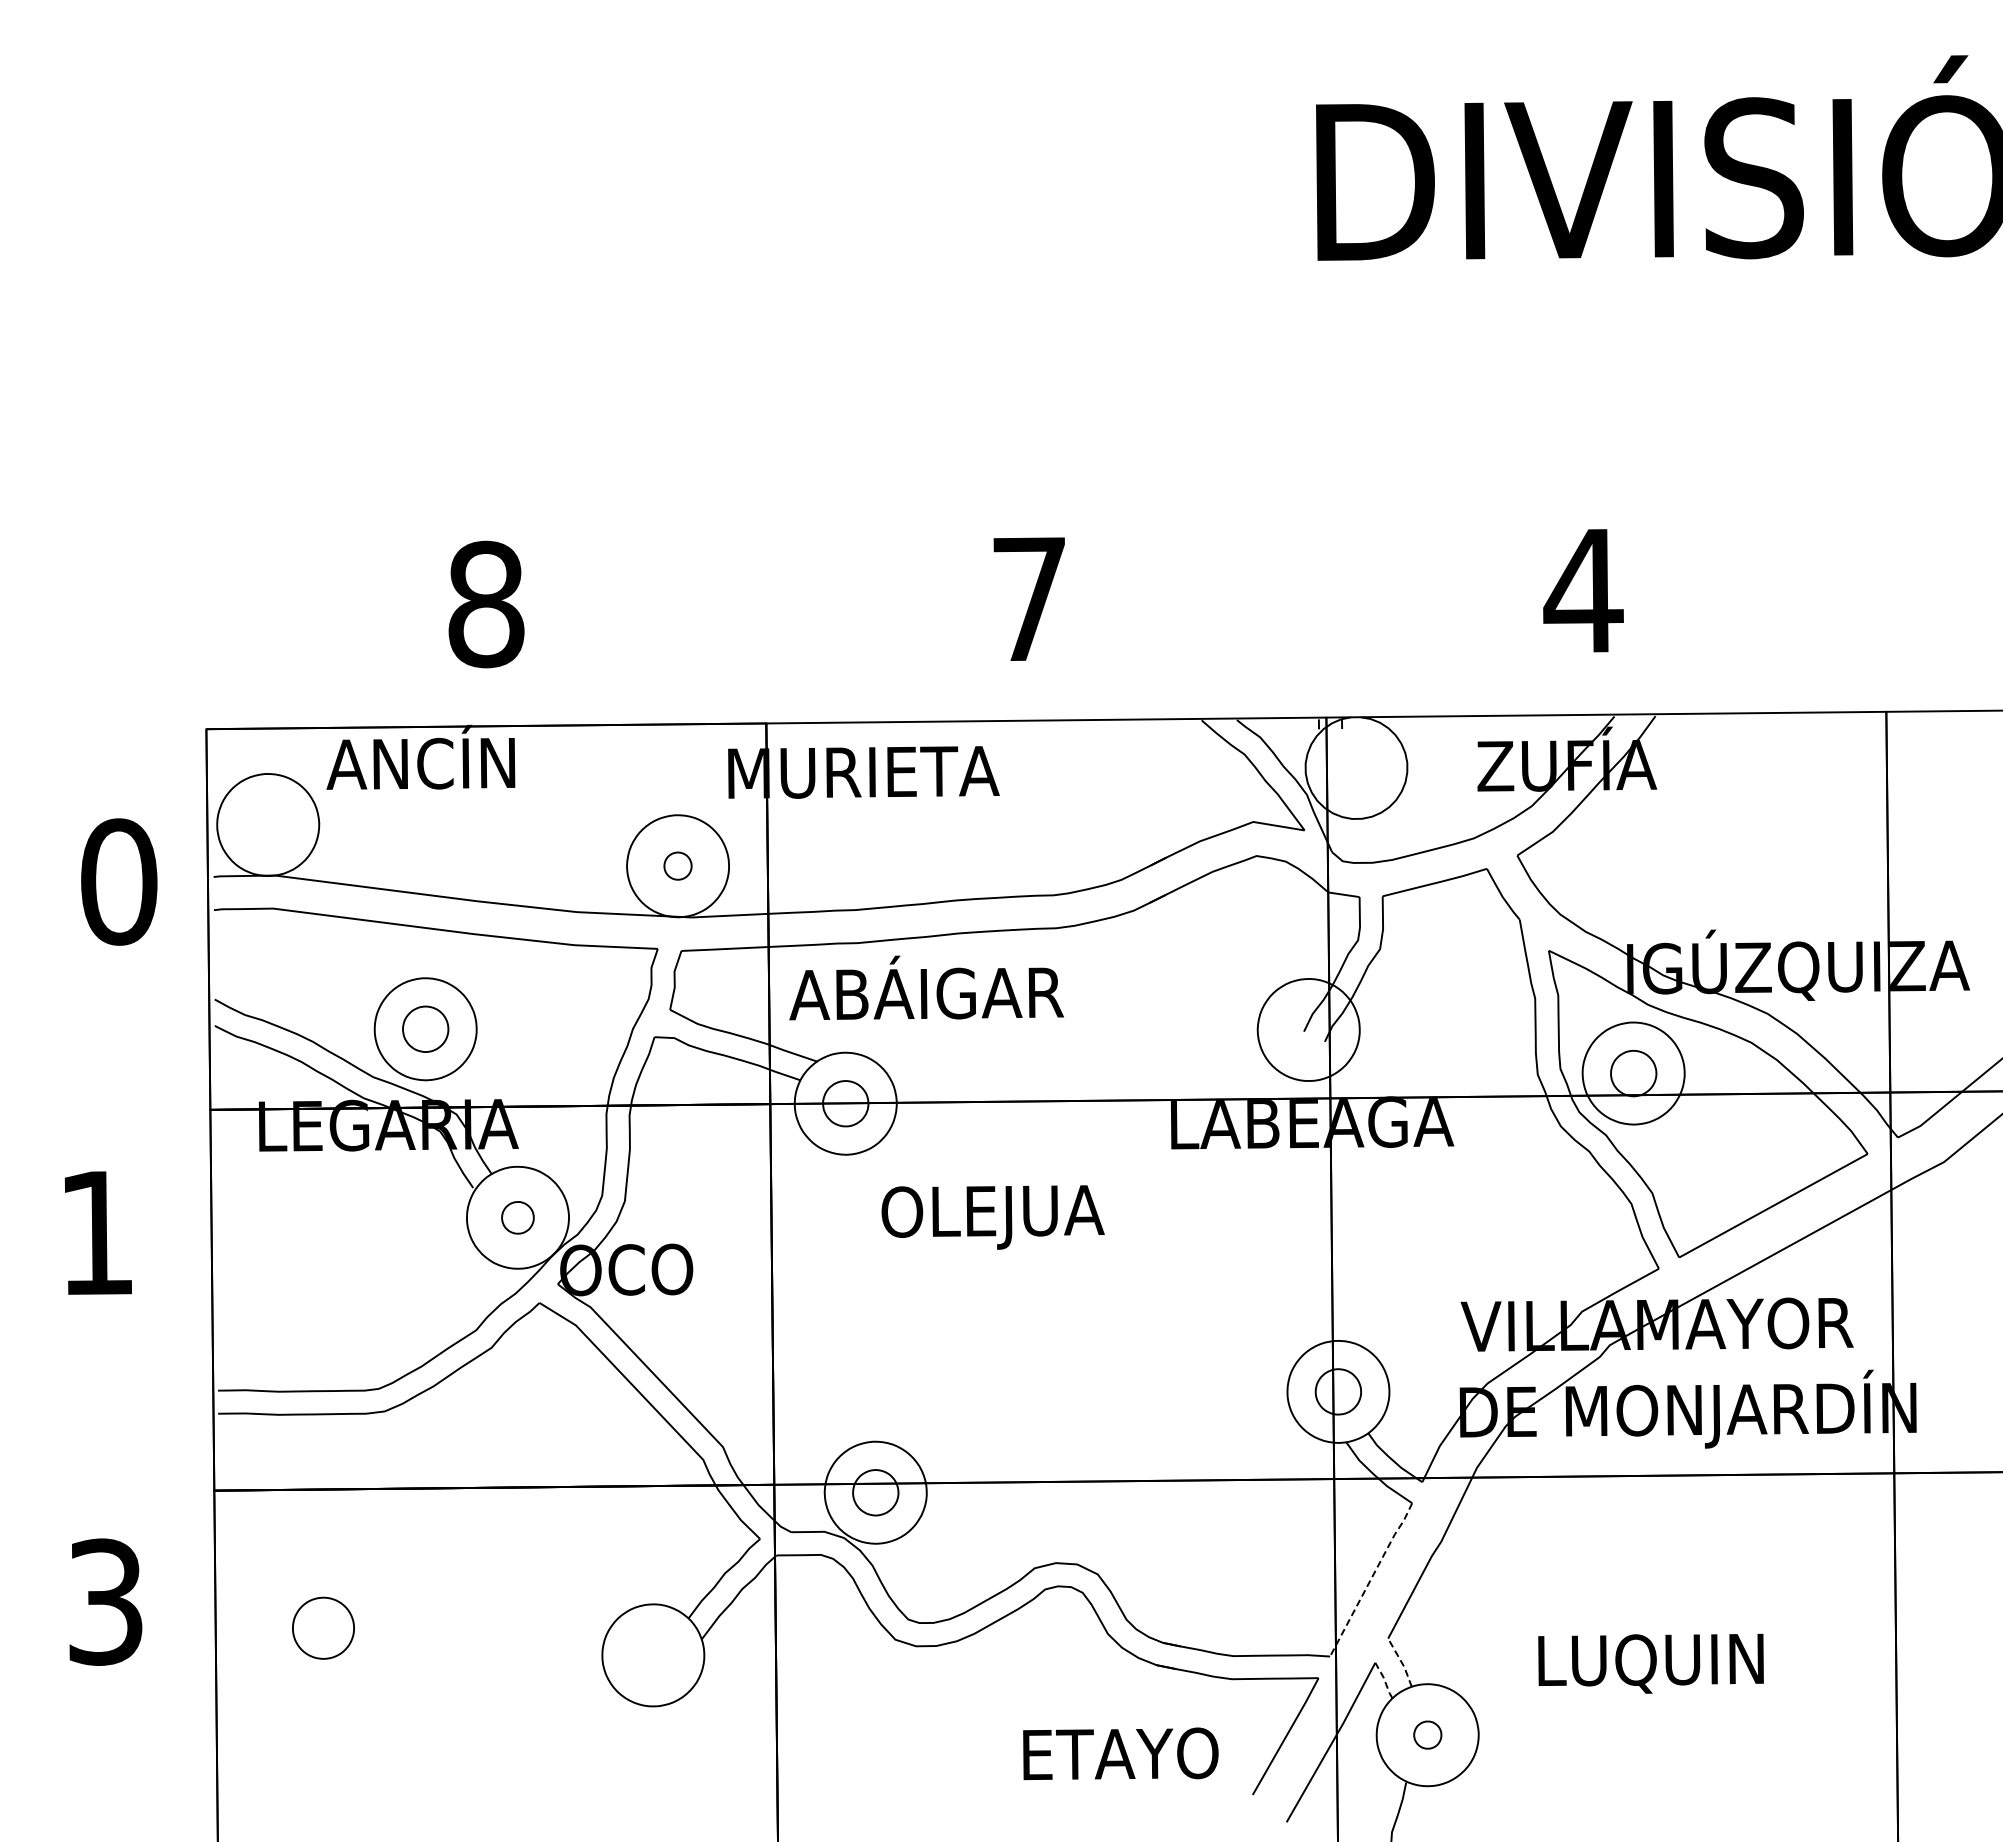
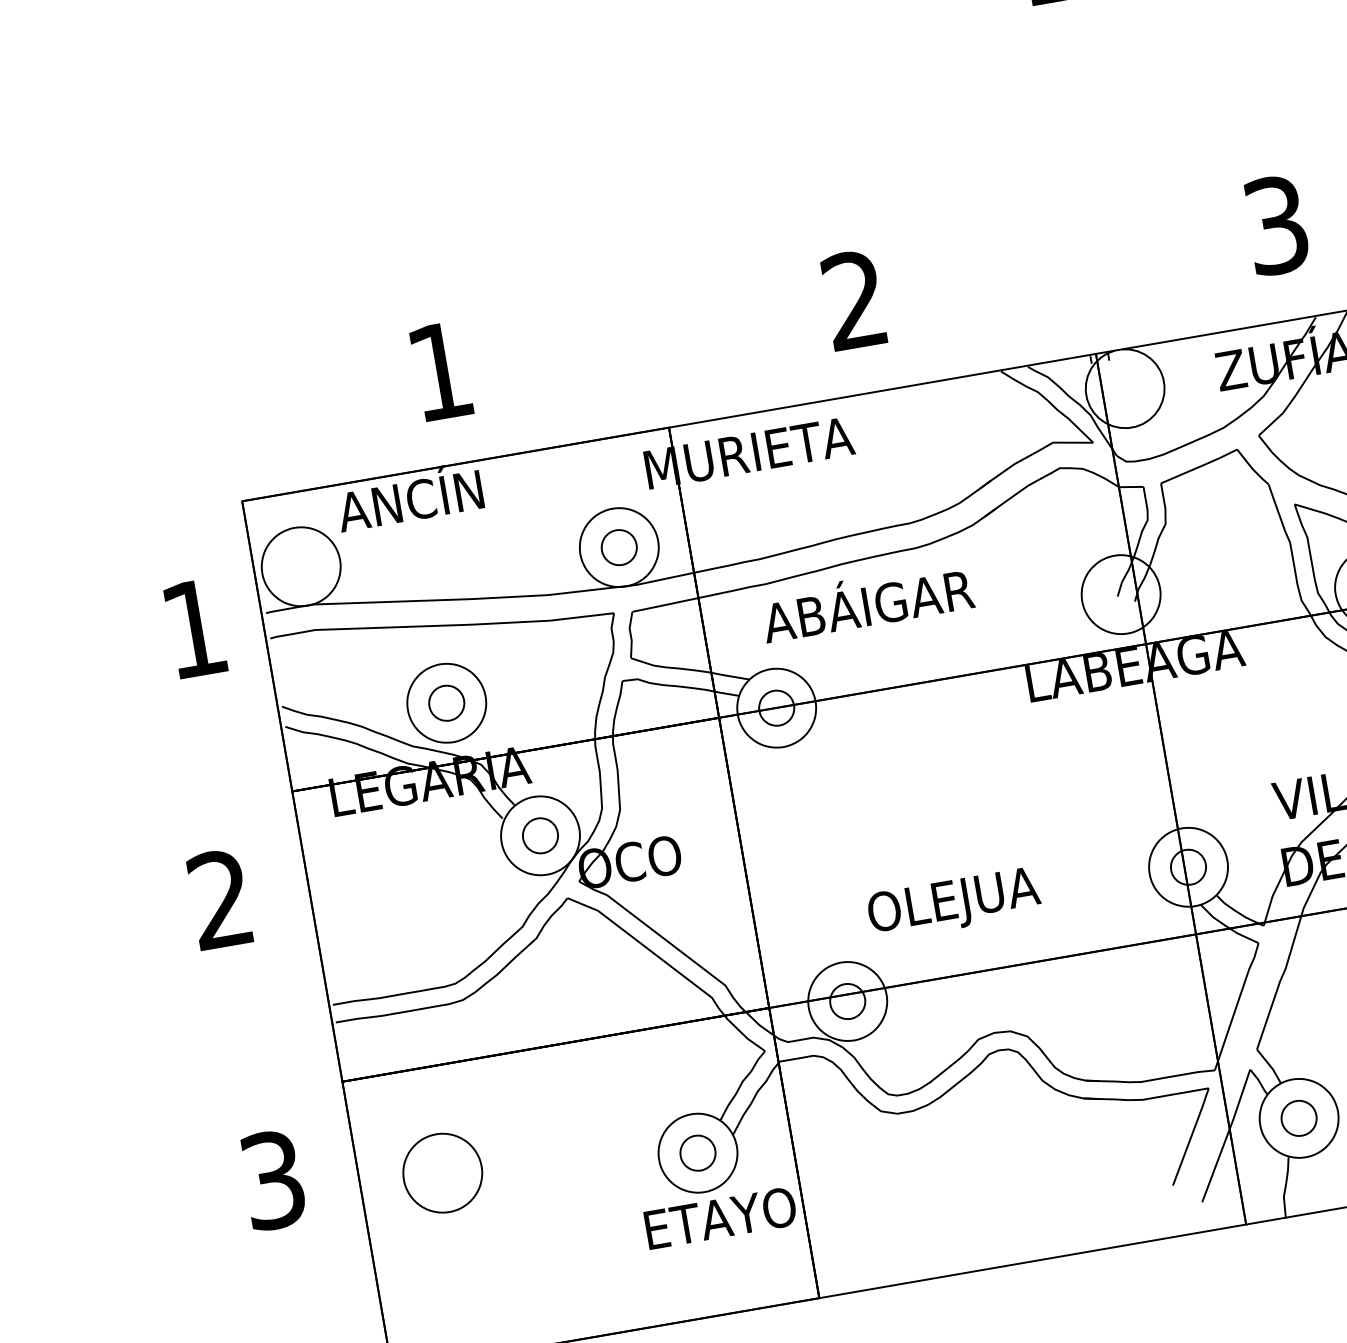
text: (1583, 590) -> (1276, 225), 4 -> 3
text: (1028, 598) -> (853, 299), 7 -> 2
text: (486, 604) -> (440, 371), 8 -> 1
part: (677, 865) -> (618, 547), size x1.67
text: (119, 881) -> (194, 628), 0 -> 1
text: (926, 987) -> (867, 601), moved
part: (517, 1217) -> (540, 835), size x1.43
text: (992, 1217) -> (953, 904), moved
text: (95, 1231) -> (219, 898), 1 -> 2
line: (1371, 1578) -> (1236, 1005), dashed -> solid
part: (323, 1628) -> (442, 1173), size x1.67
part: (652, 1654) -> (697, 1152), added
line: (1401, 1662) -> (1270, 1066), dashed -> solid
line: (1384, 1680) -> (1259, 1081), dashed -> solid
part: (1427, 1734) -> (1298, 1117), size x1.67
text: (1120, 1753) -> (720, 1217), moved

